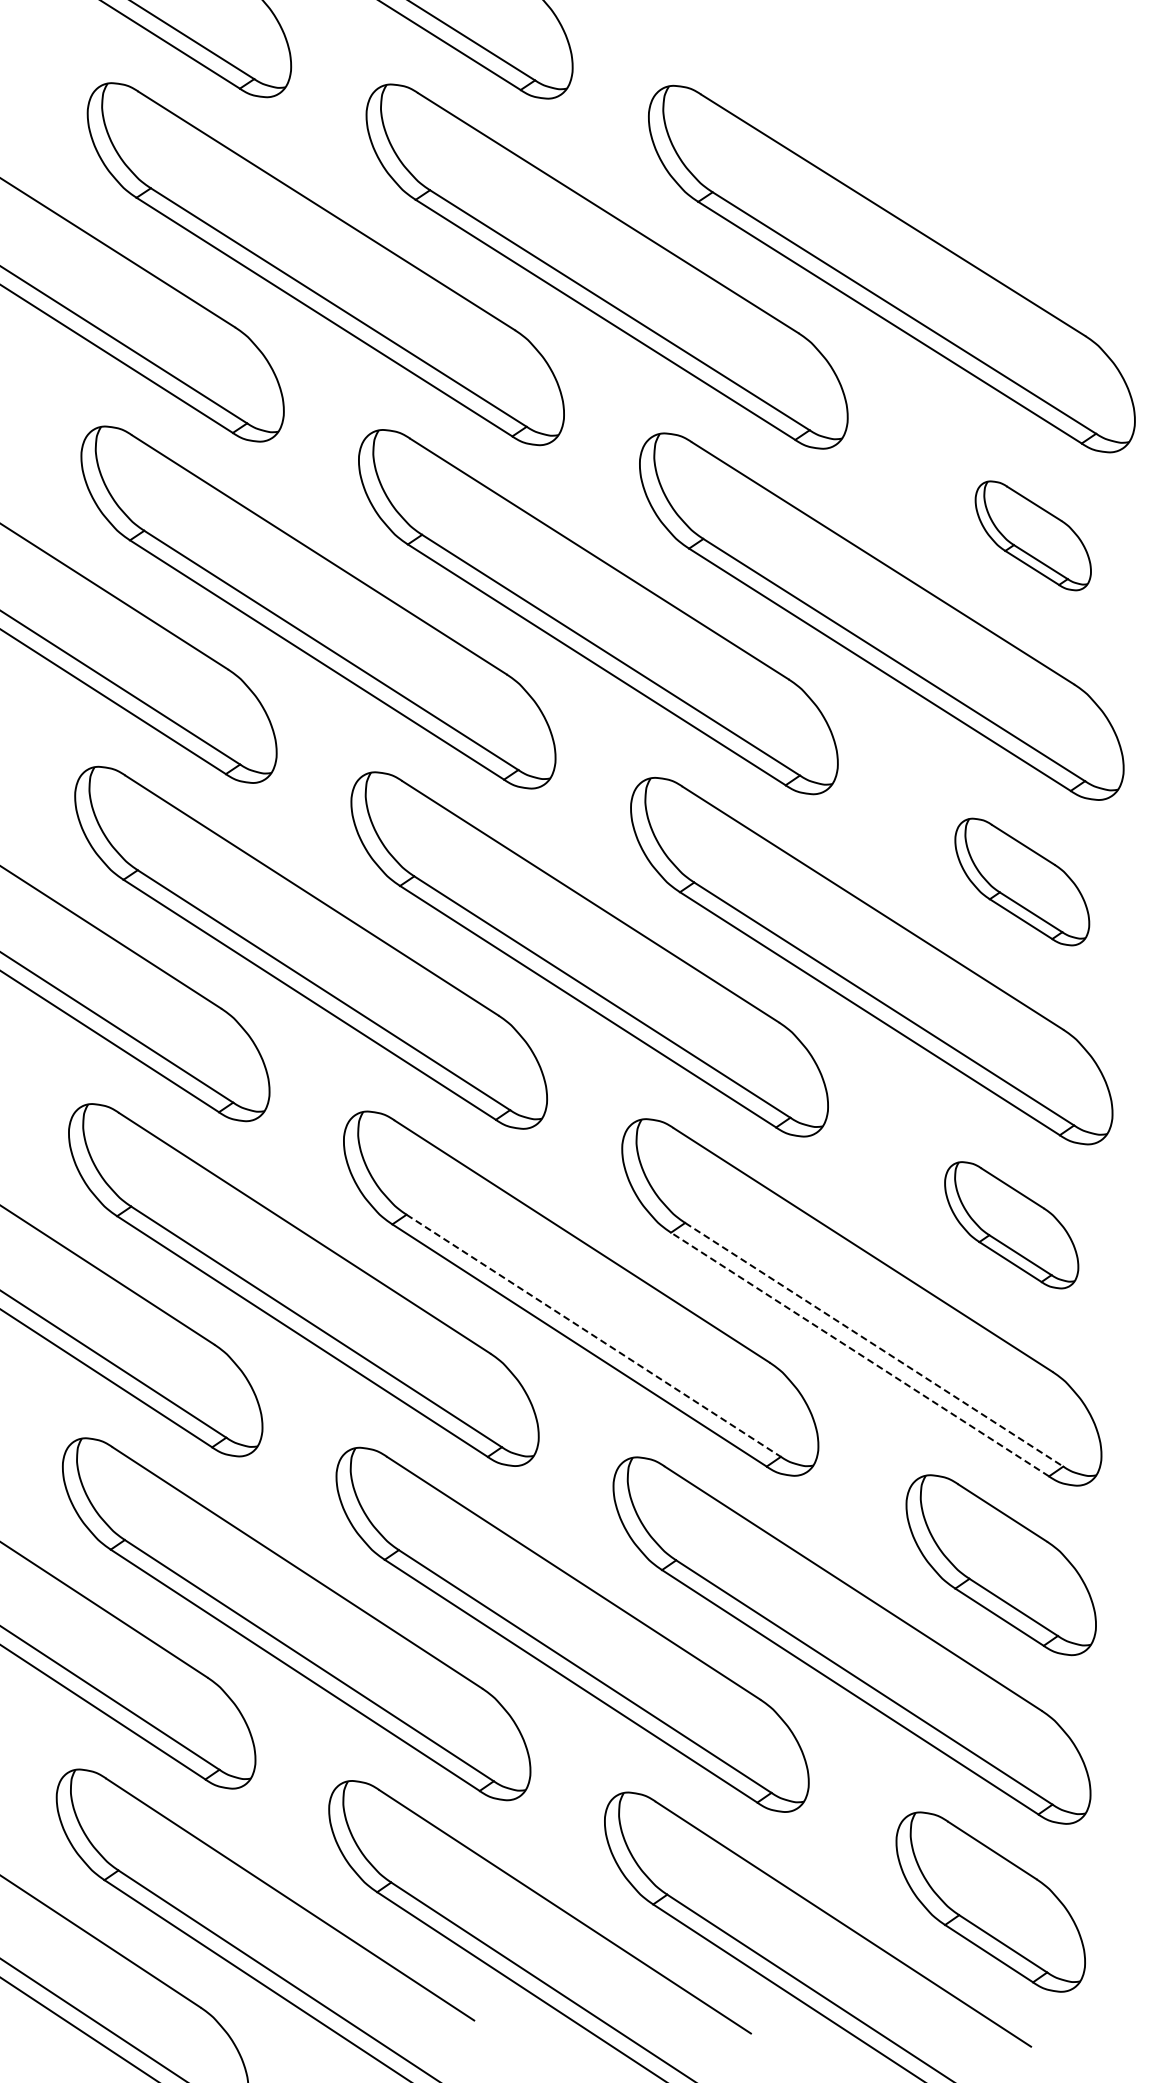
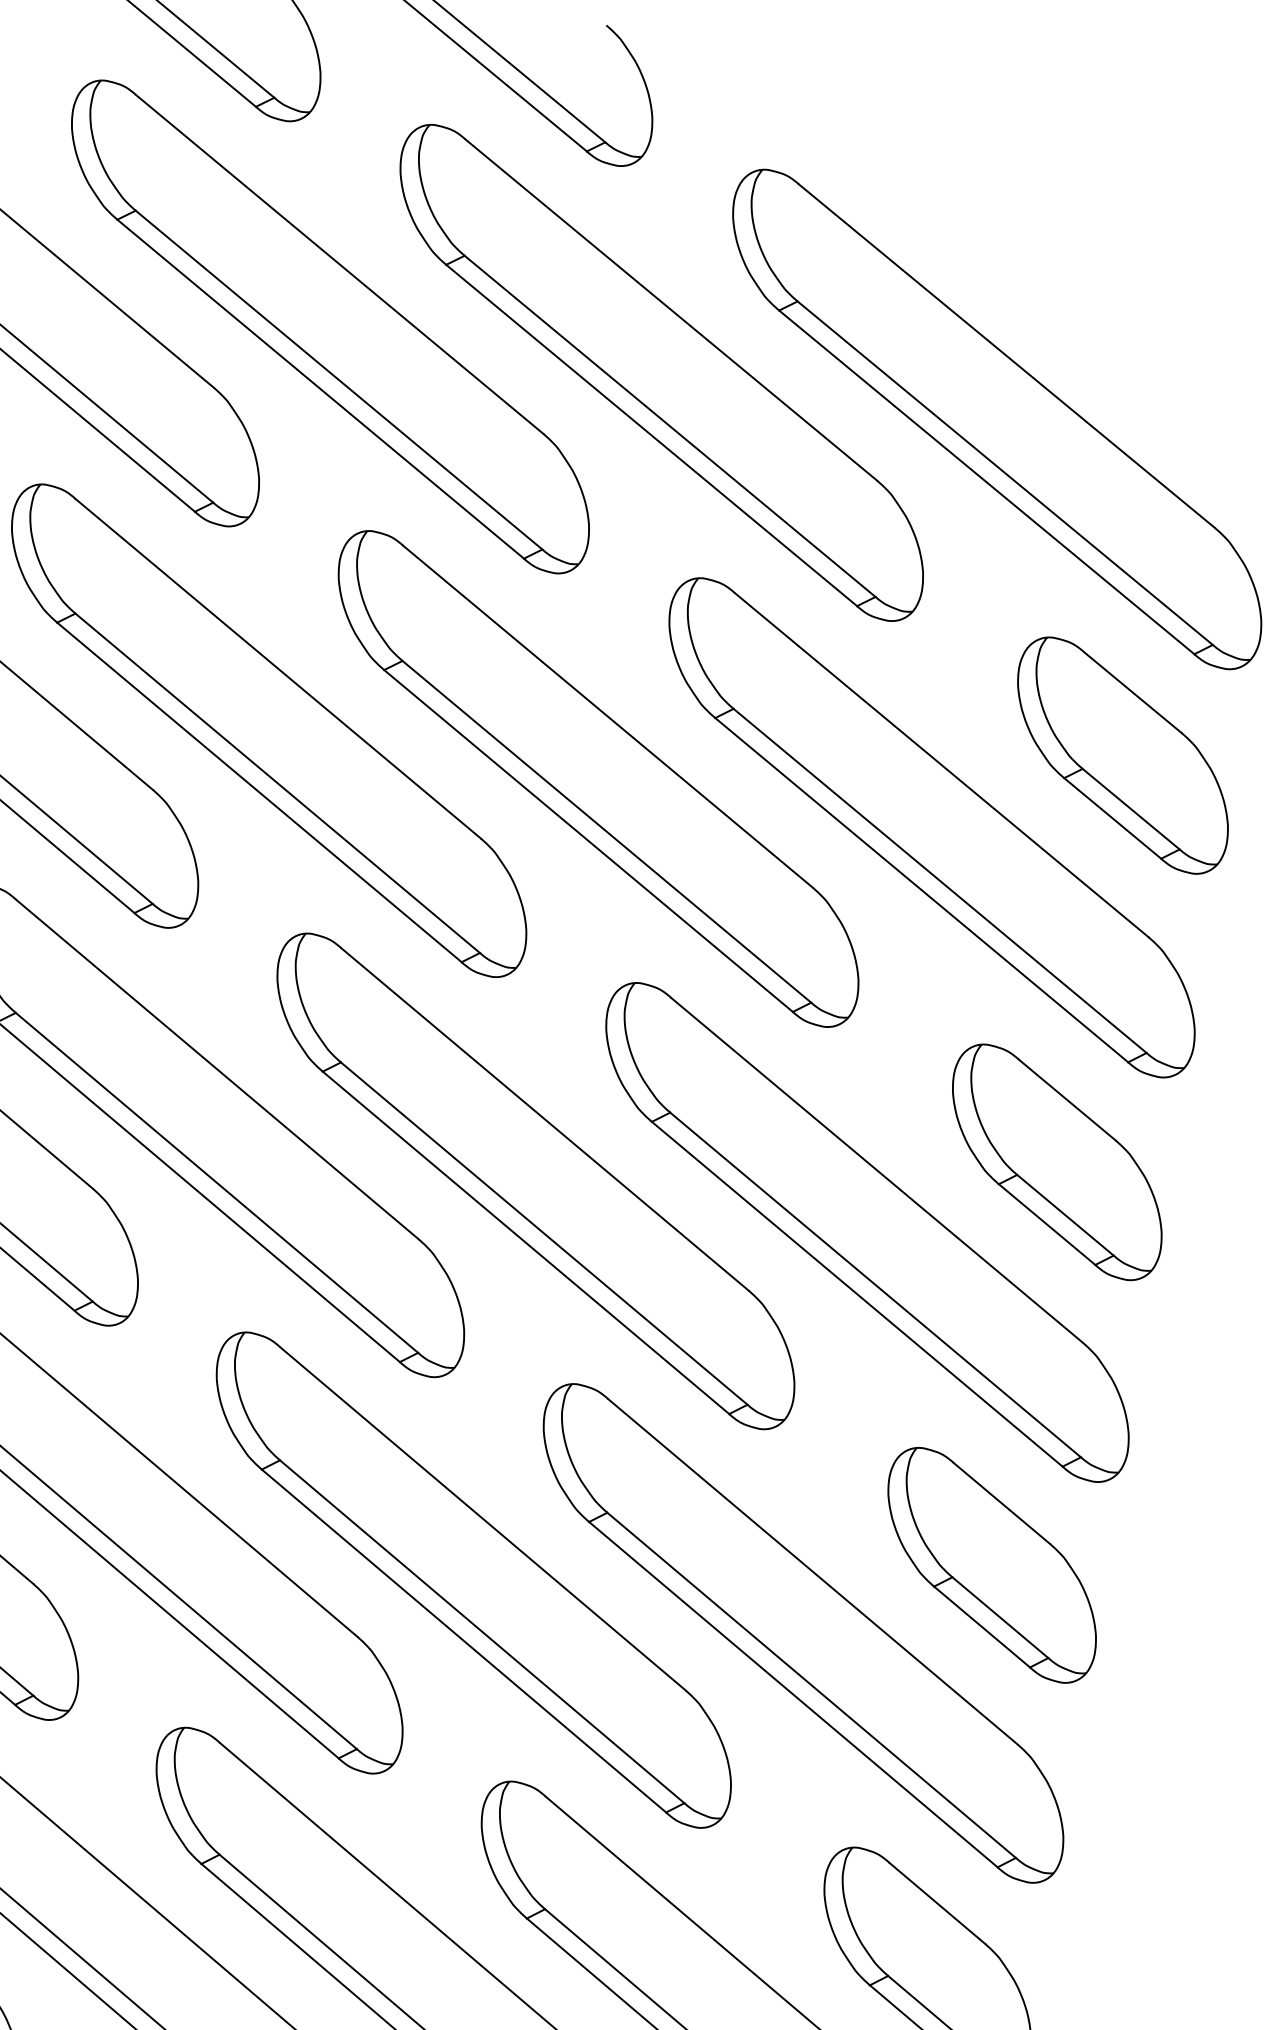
part: (1033, 535) -> (1123, 755), size x1.67
part: (1021, 881) -> (1056, 1161), size x1.43
part: (1011, 1225) -> (991, 1565), size x1.43
line: (593, 1335) -> (481, 1631), dashed -> solid
line: (874, 1344) -> (811, 1685), dashed -> solid
line: (860, 1354) -> (793, 1694), dashed -> solid

